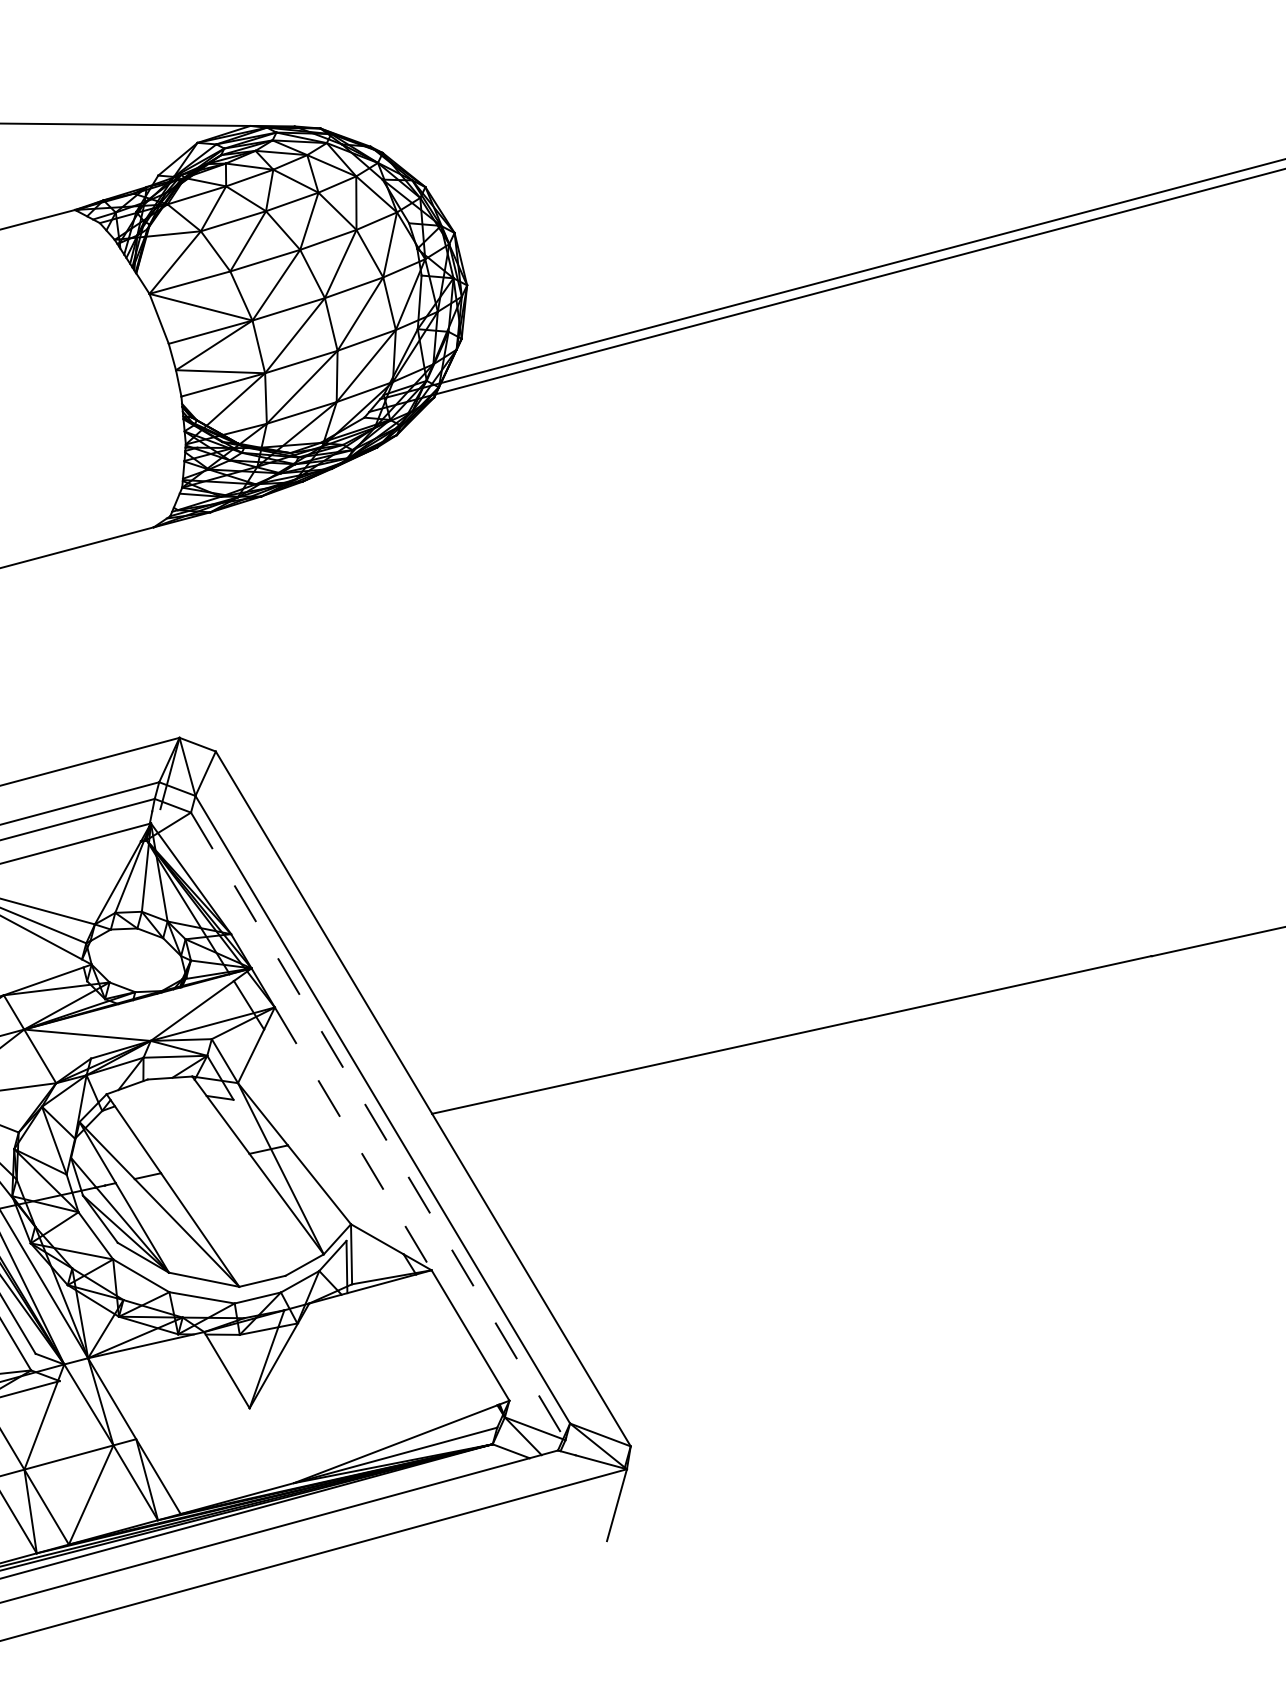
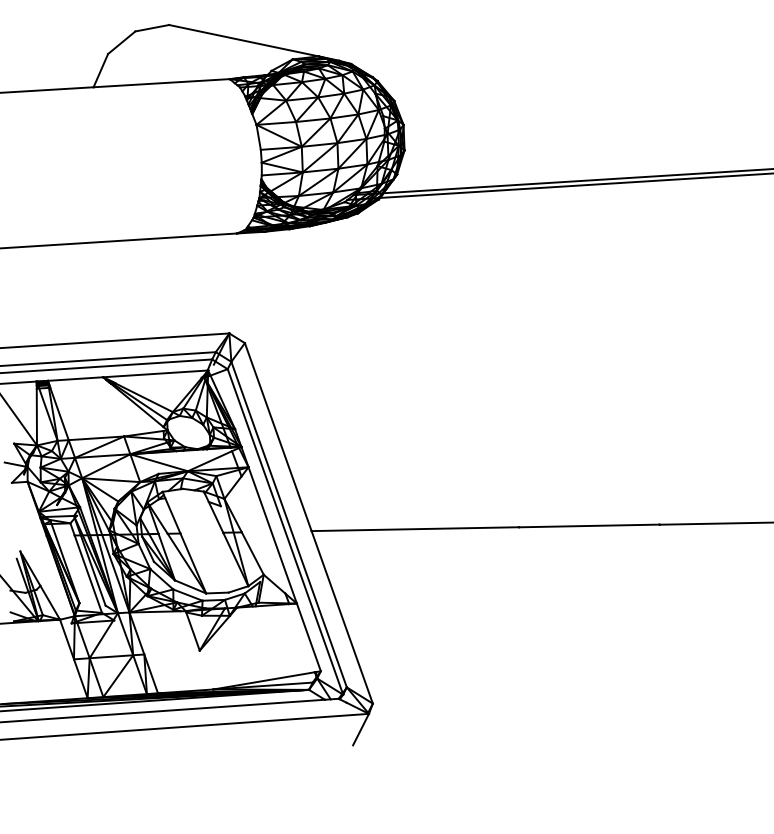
line: (378, 1125) -> (285, 531), dashed -> solid
line: (352, 1139) -> (272, 535), dashed -> solid

